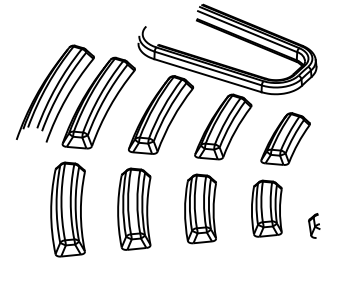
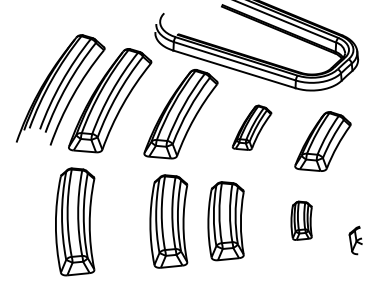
part: (223, 126) -> (252, 127), size x0.6
part: (134, 208) -> (169, 220), moved
part: (266, 208) -> (301, 220), size x0.6

